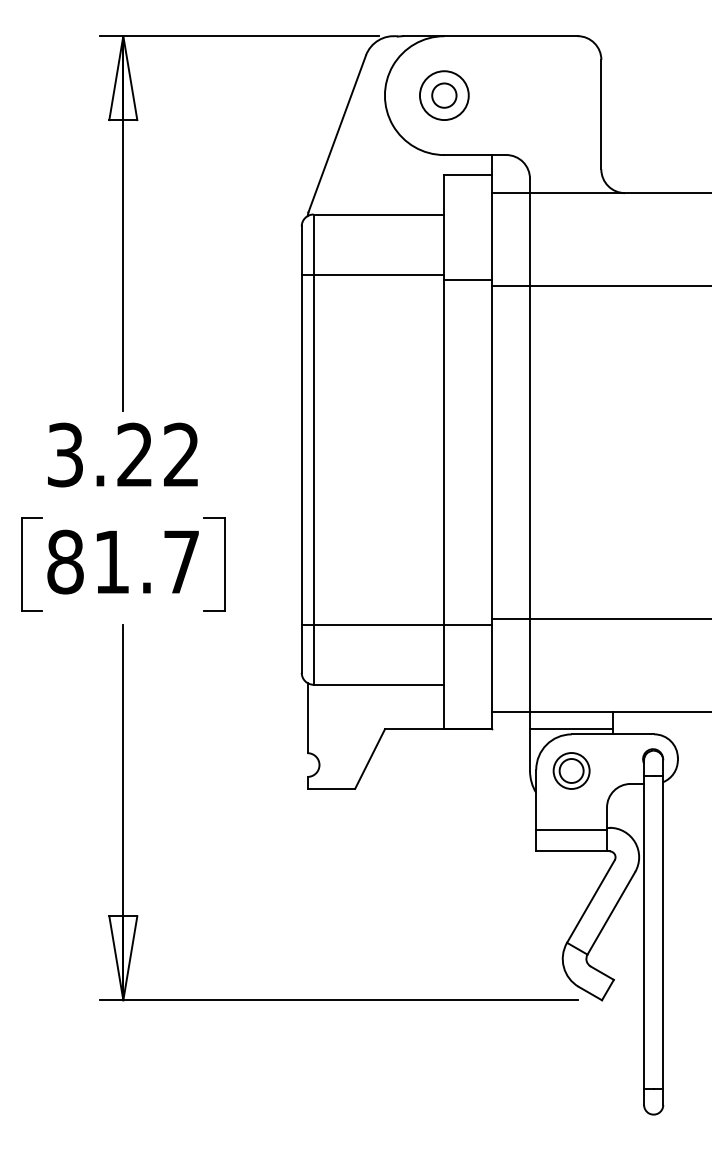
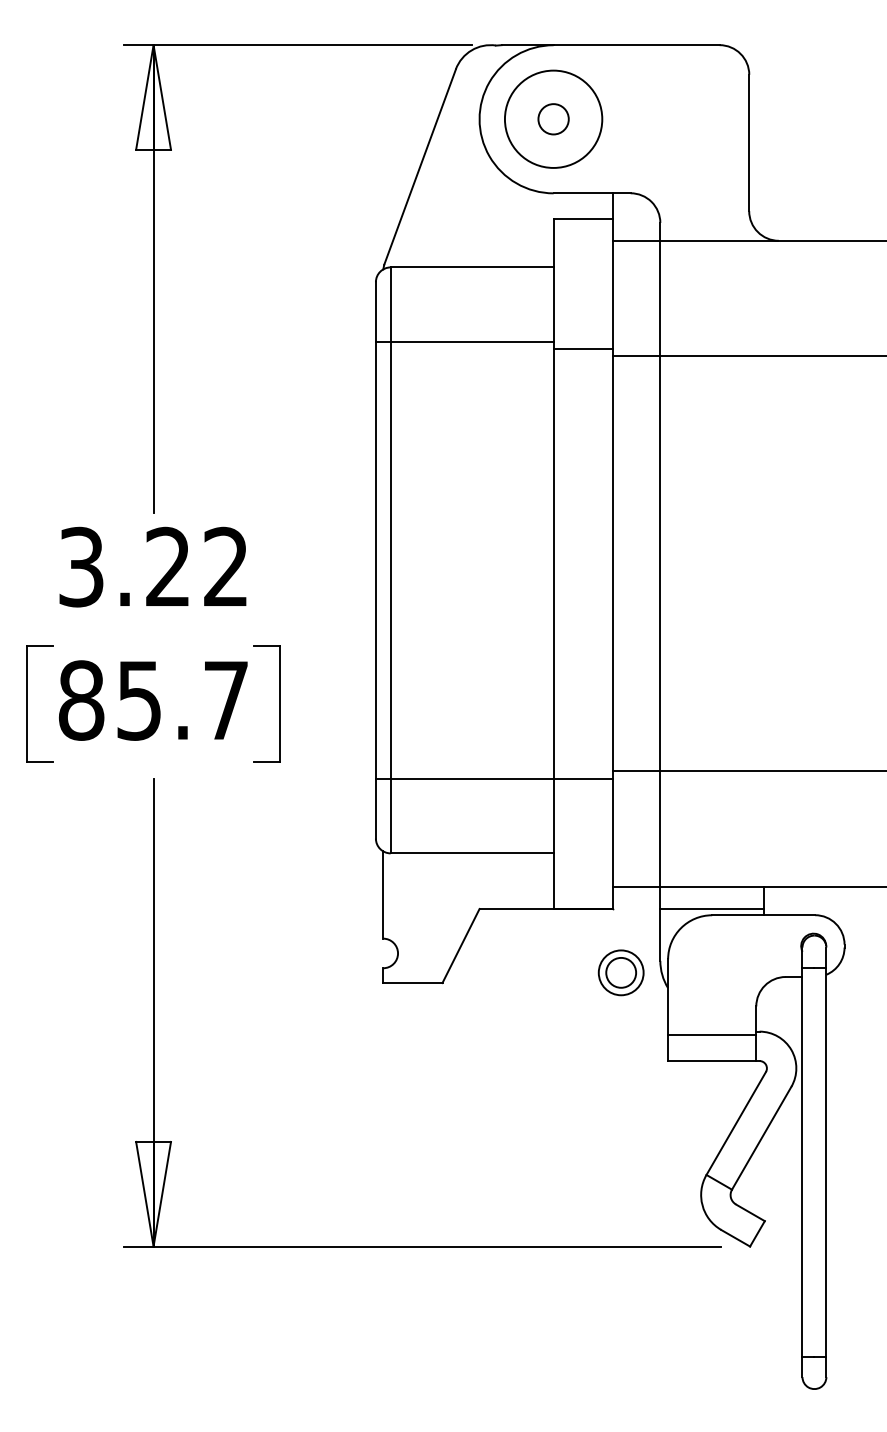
circle: (444, 95) -> (553, 118), size x1.6
text: (111, 562) -> (138, 700), 81.7 -> 85.7
part: (571, 770) -> (620, 972), moved

